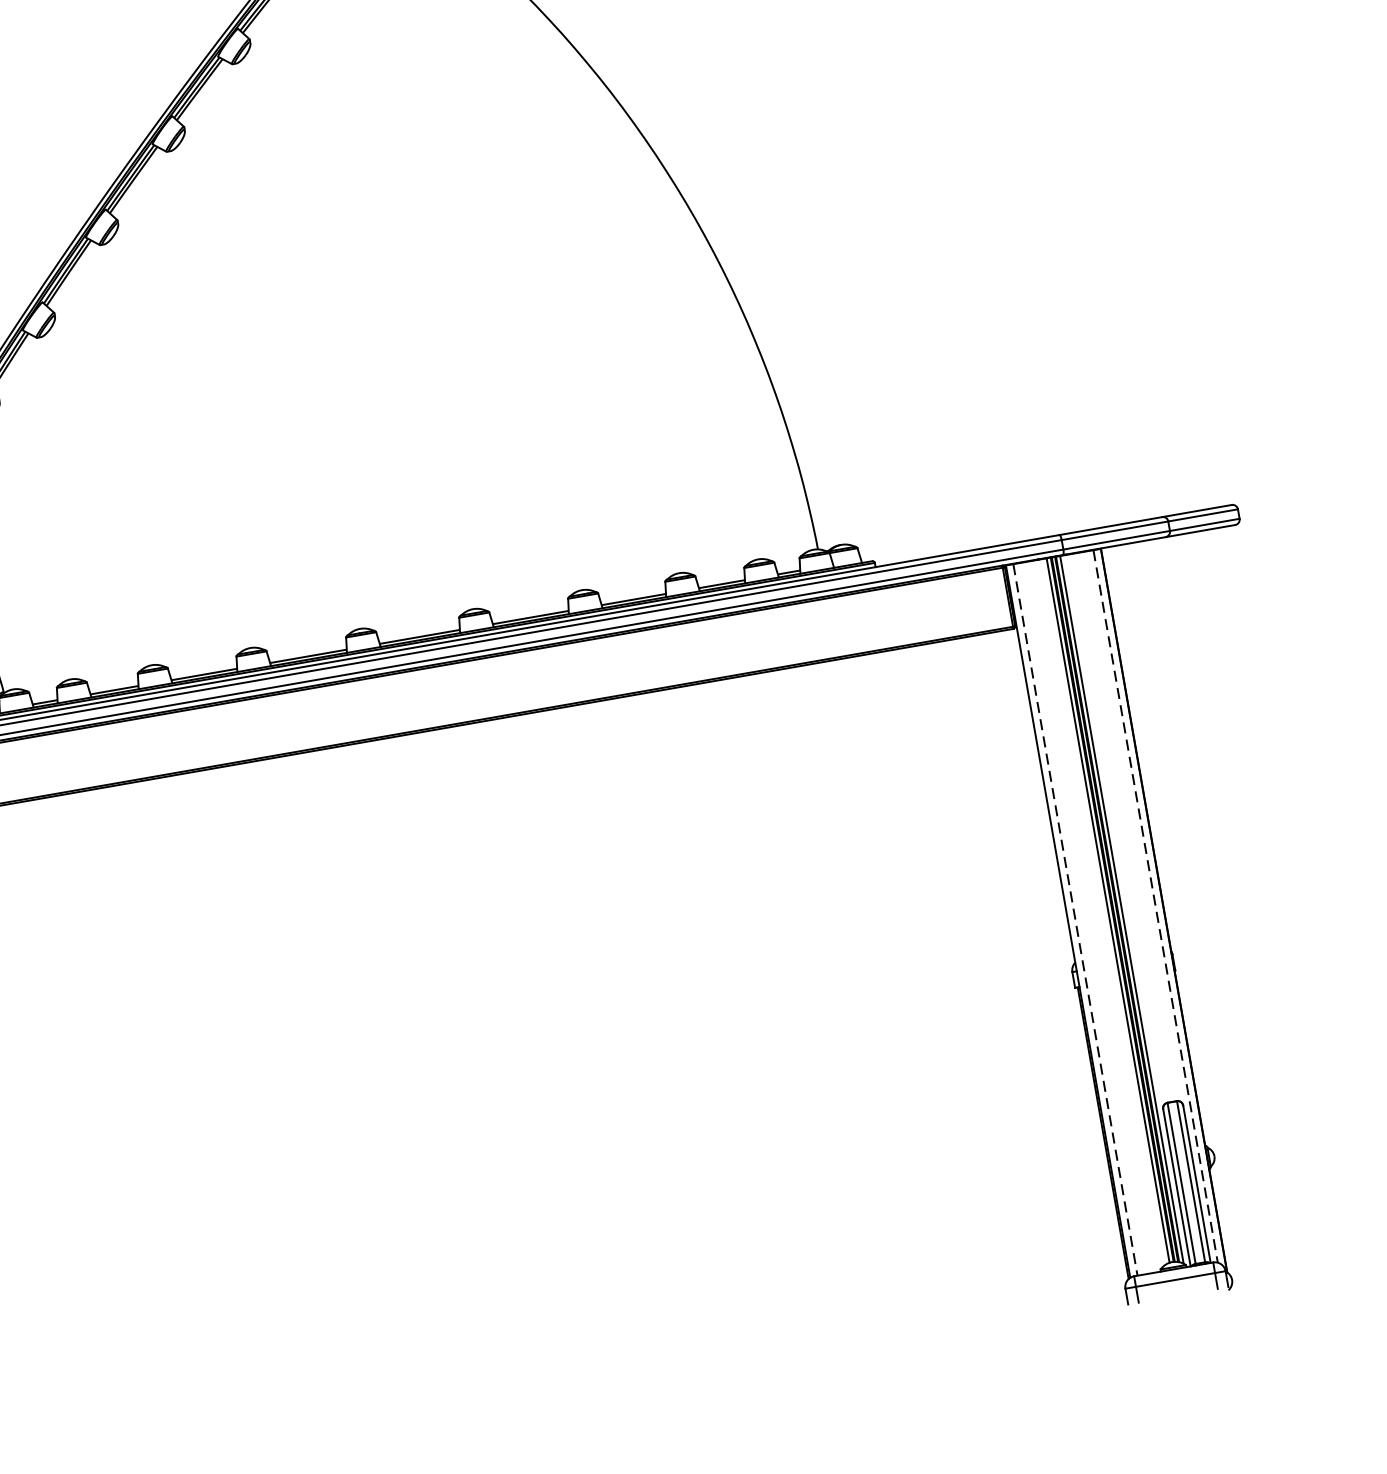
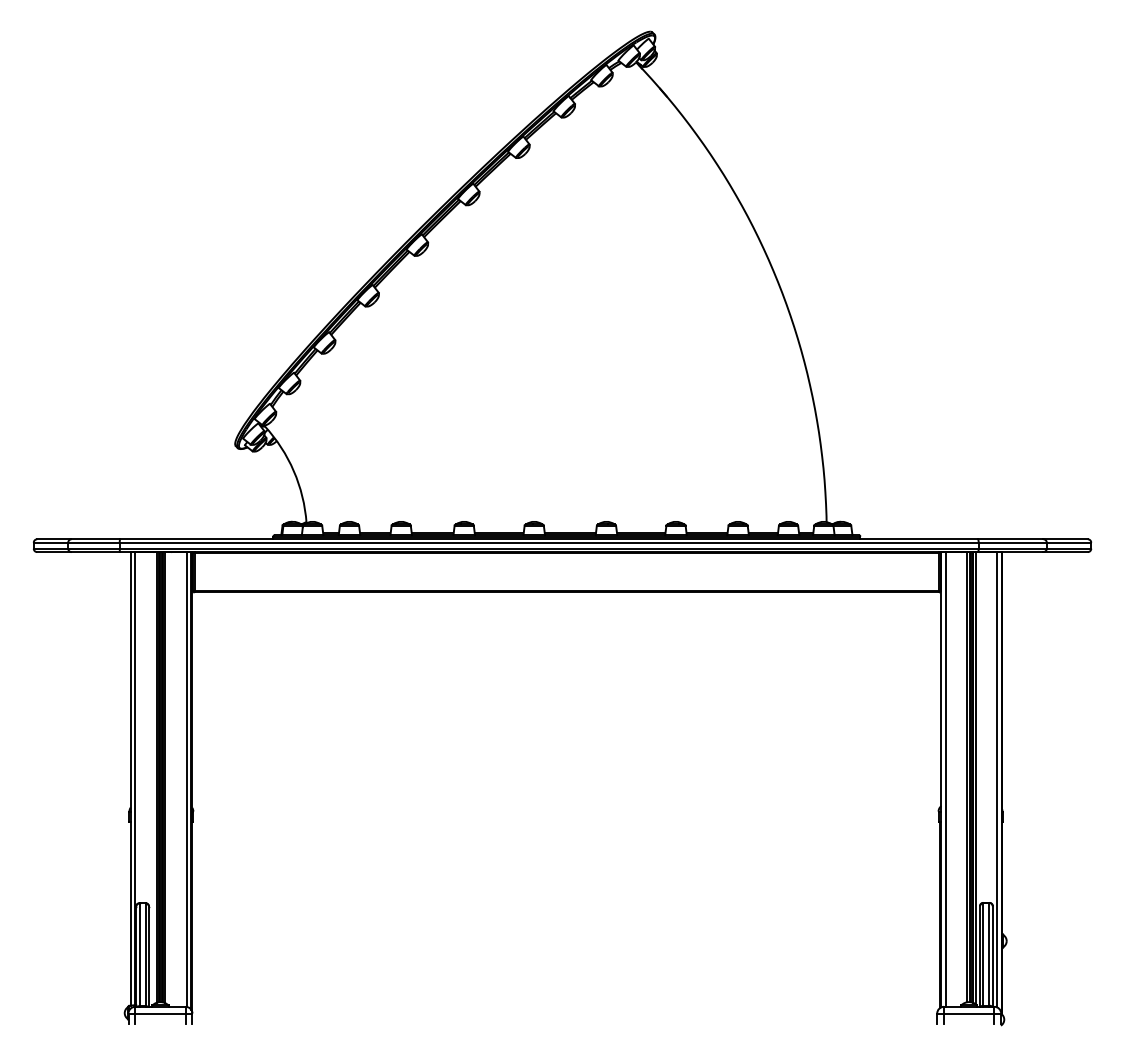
line: (1155, 905) -> (997, 779), dashed -> solid
line: (1076, 921) -> (946, 780), dashed -> solid

